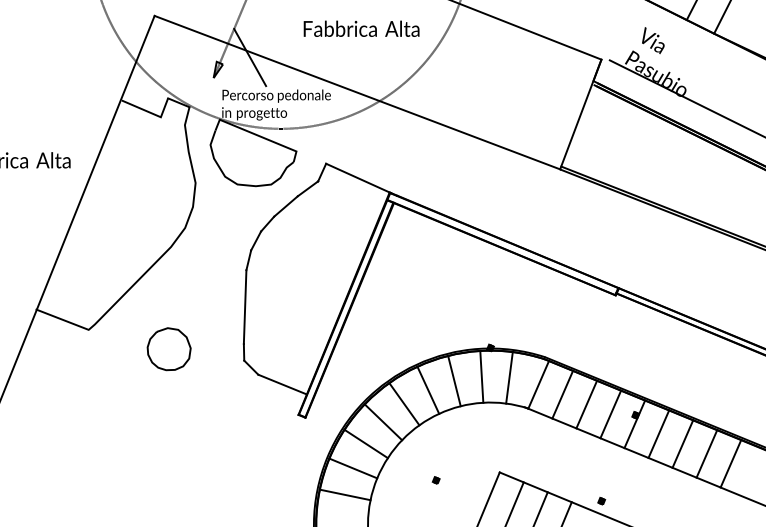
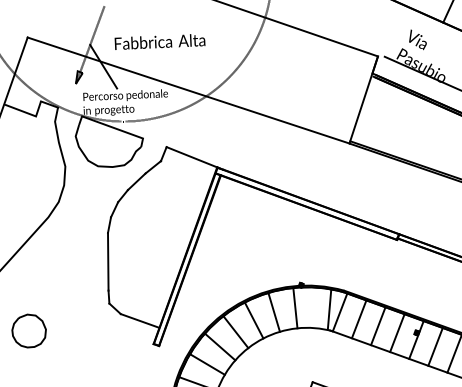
text: (361, 28) -> (159, 41), moved
part: (168, 349) -> (28, 331), moved
line: (509, 377) -> (329, 308), moved

